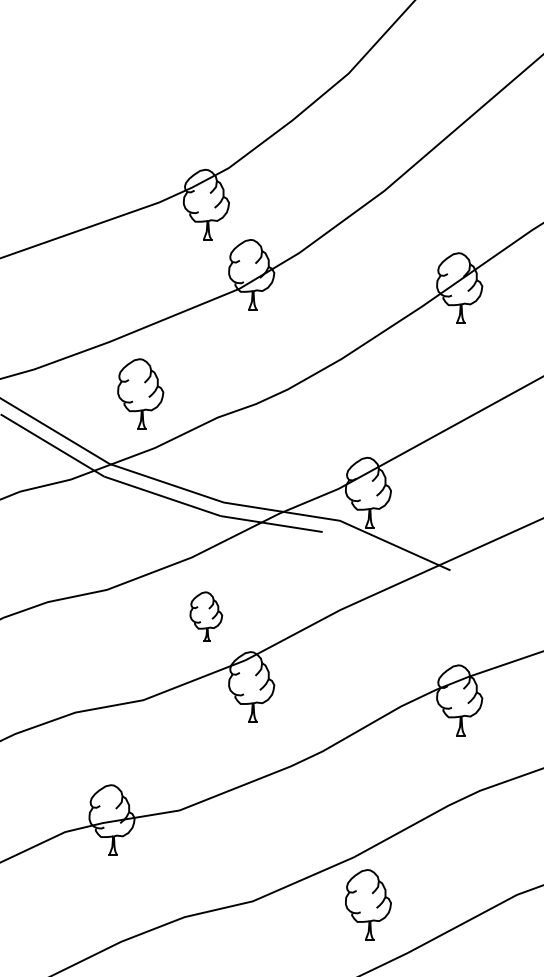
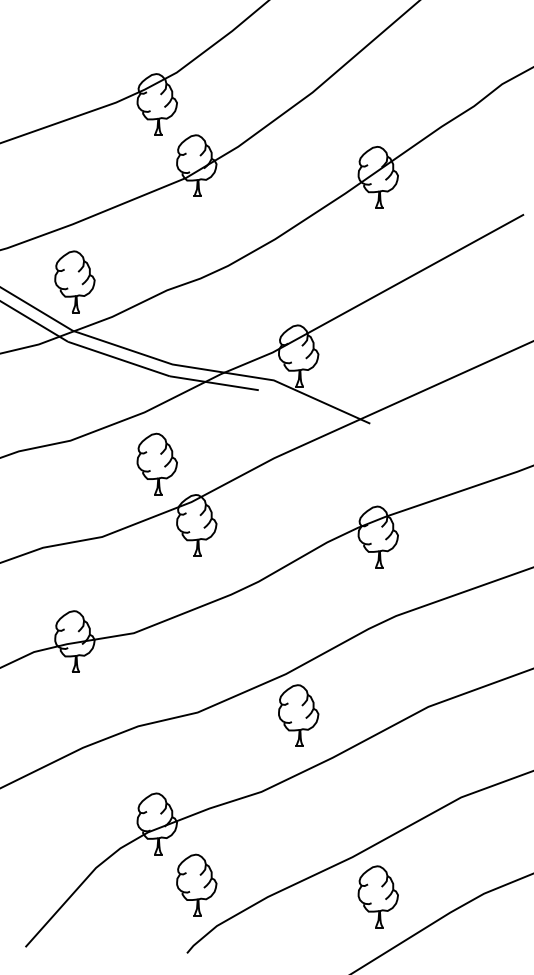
part: (140, 393) -> (74, 281), moved
part: (205, 616) -> (156, 463), size x1.43

